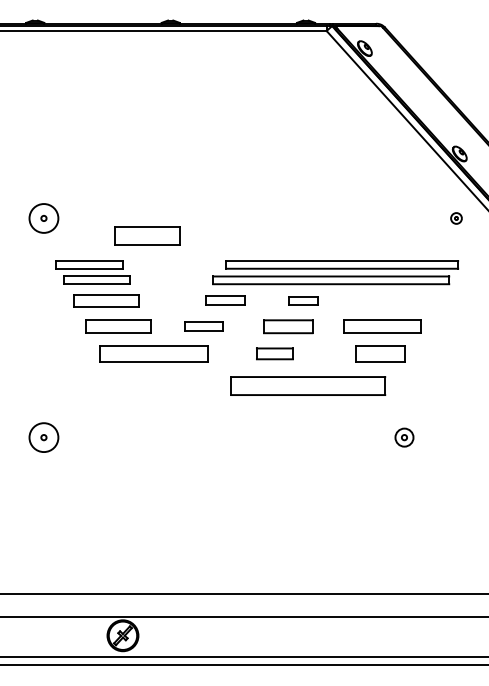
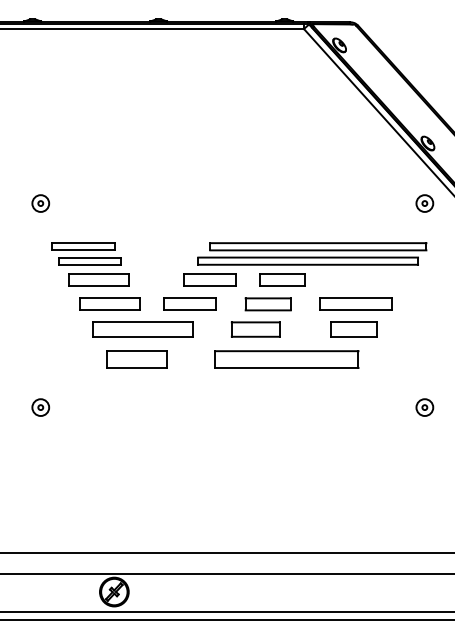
circle: (43, 218) -> (40, 203), size x0.62
part: (456, 218) -> (424, 203), size x1.67
part: (147, 235) -> (137, 359), moved
part: (225, 300) -> (209, 279), size x1.43
part: (302, 300) -> (281, 279), size x1.67
part: (203, 326) -> (189, 304), size x1.43
part: (274, 353) -> (255, 329), size x1.43
circle: (43, 437) -> (40, 407), size x0.62
part: (404, 437) -> (424, 407), moved

